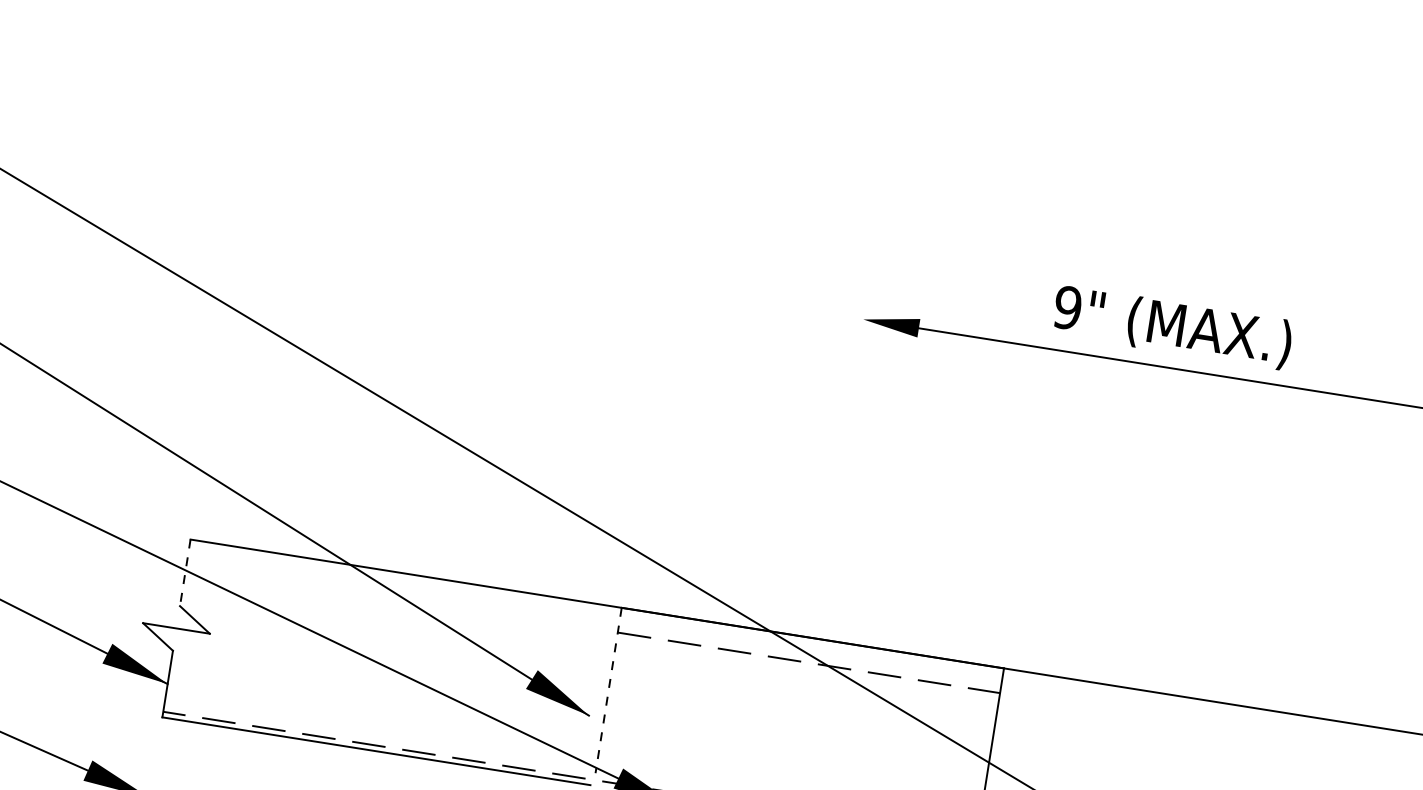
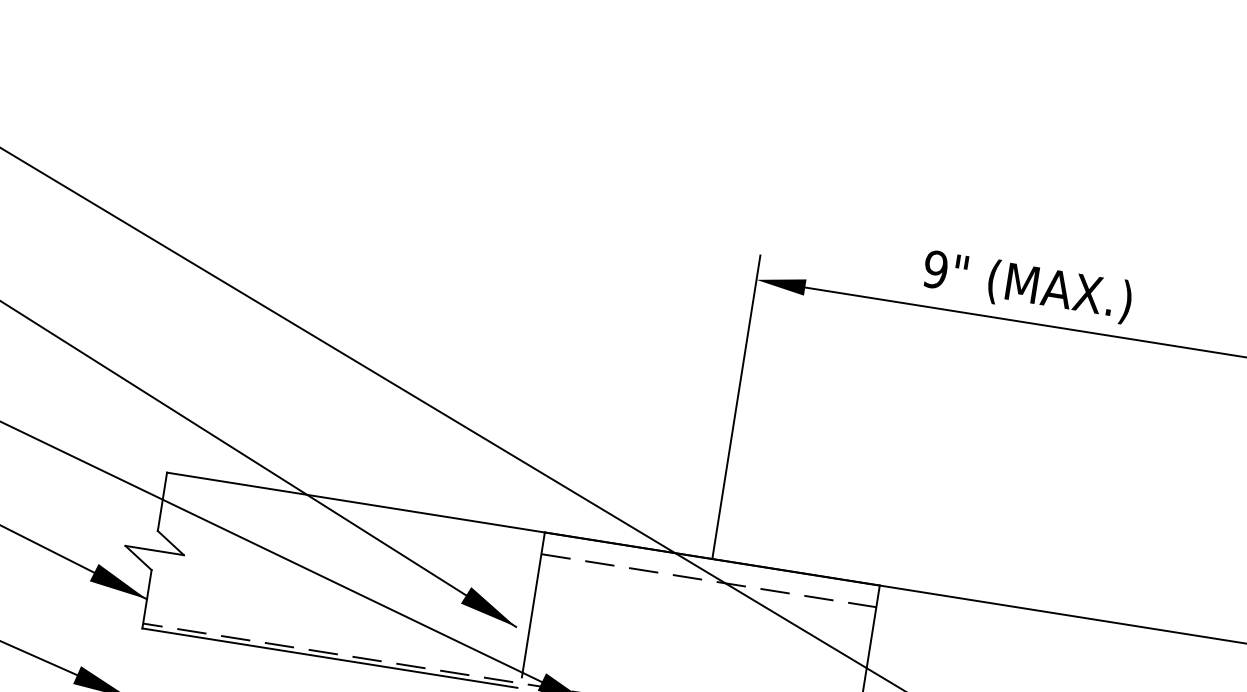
line: (840, 465) -> (736, 407), added
line: (185, 572) -> (162, 501), dashed -> solid
line: (608, 691) -> (533, 605), dashed -> solid

